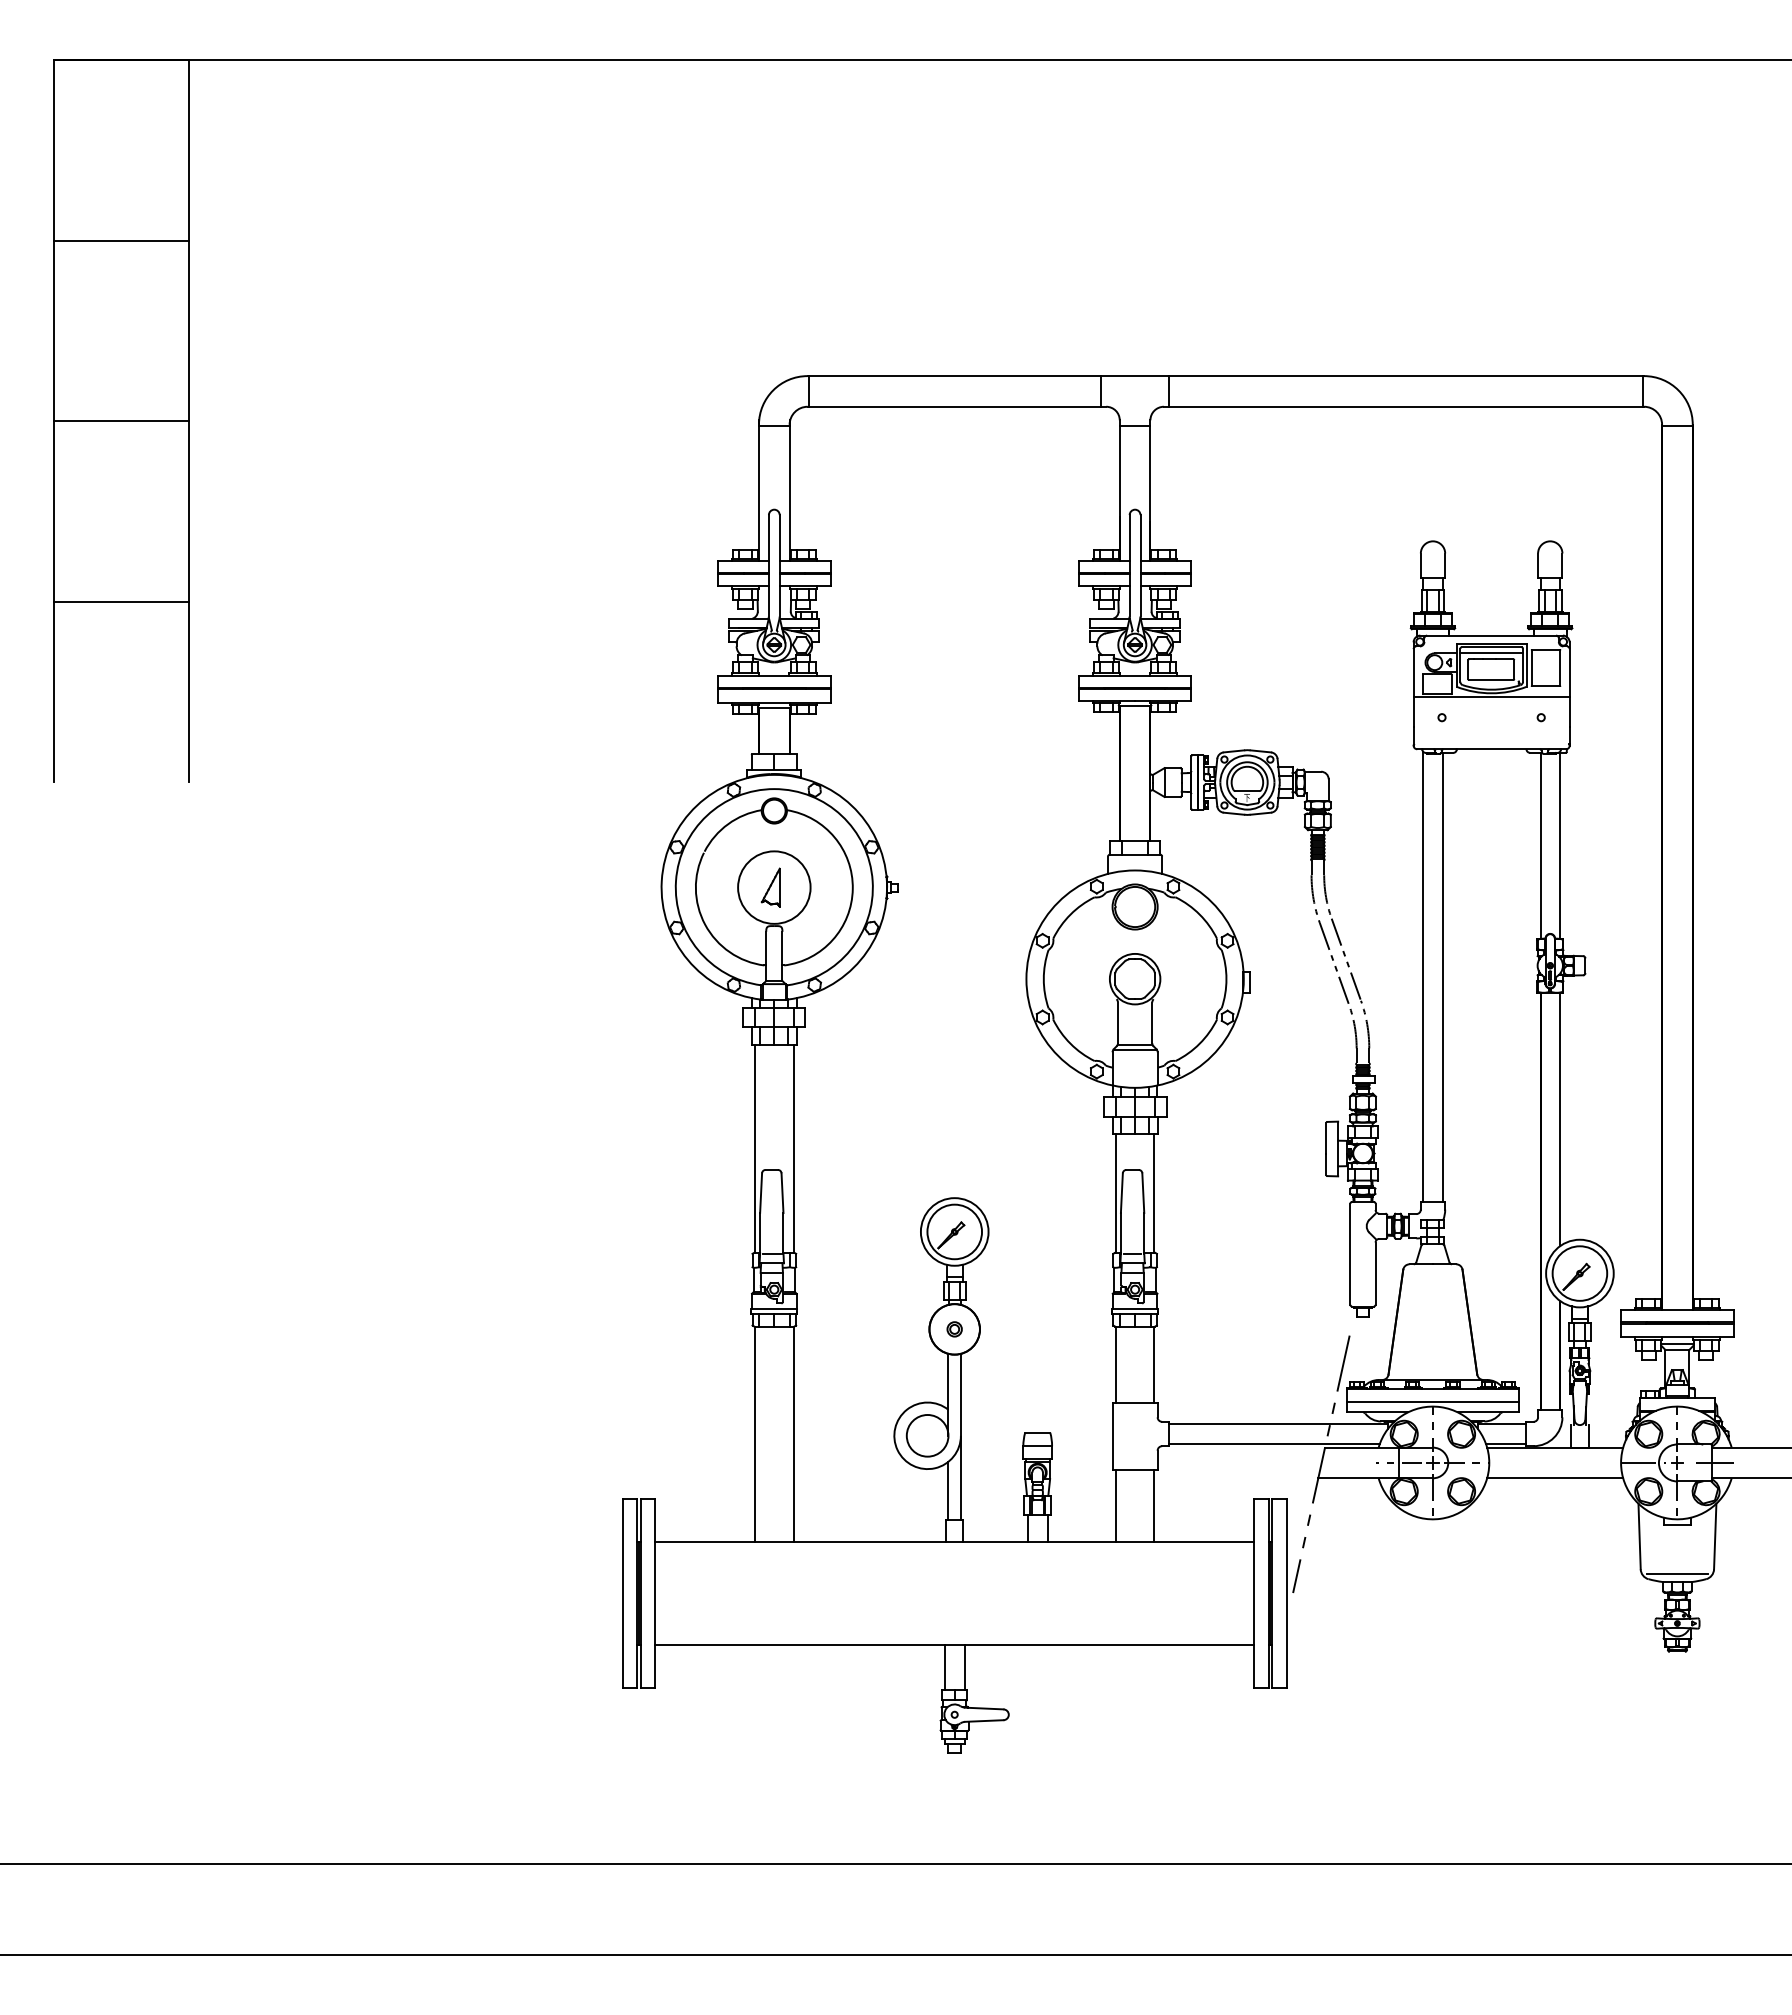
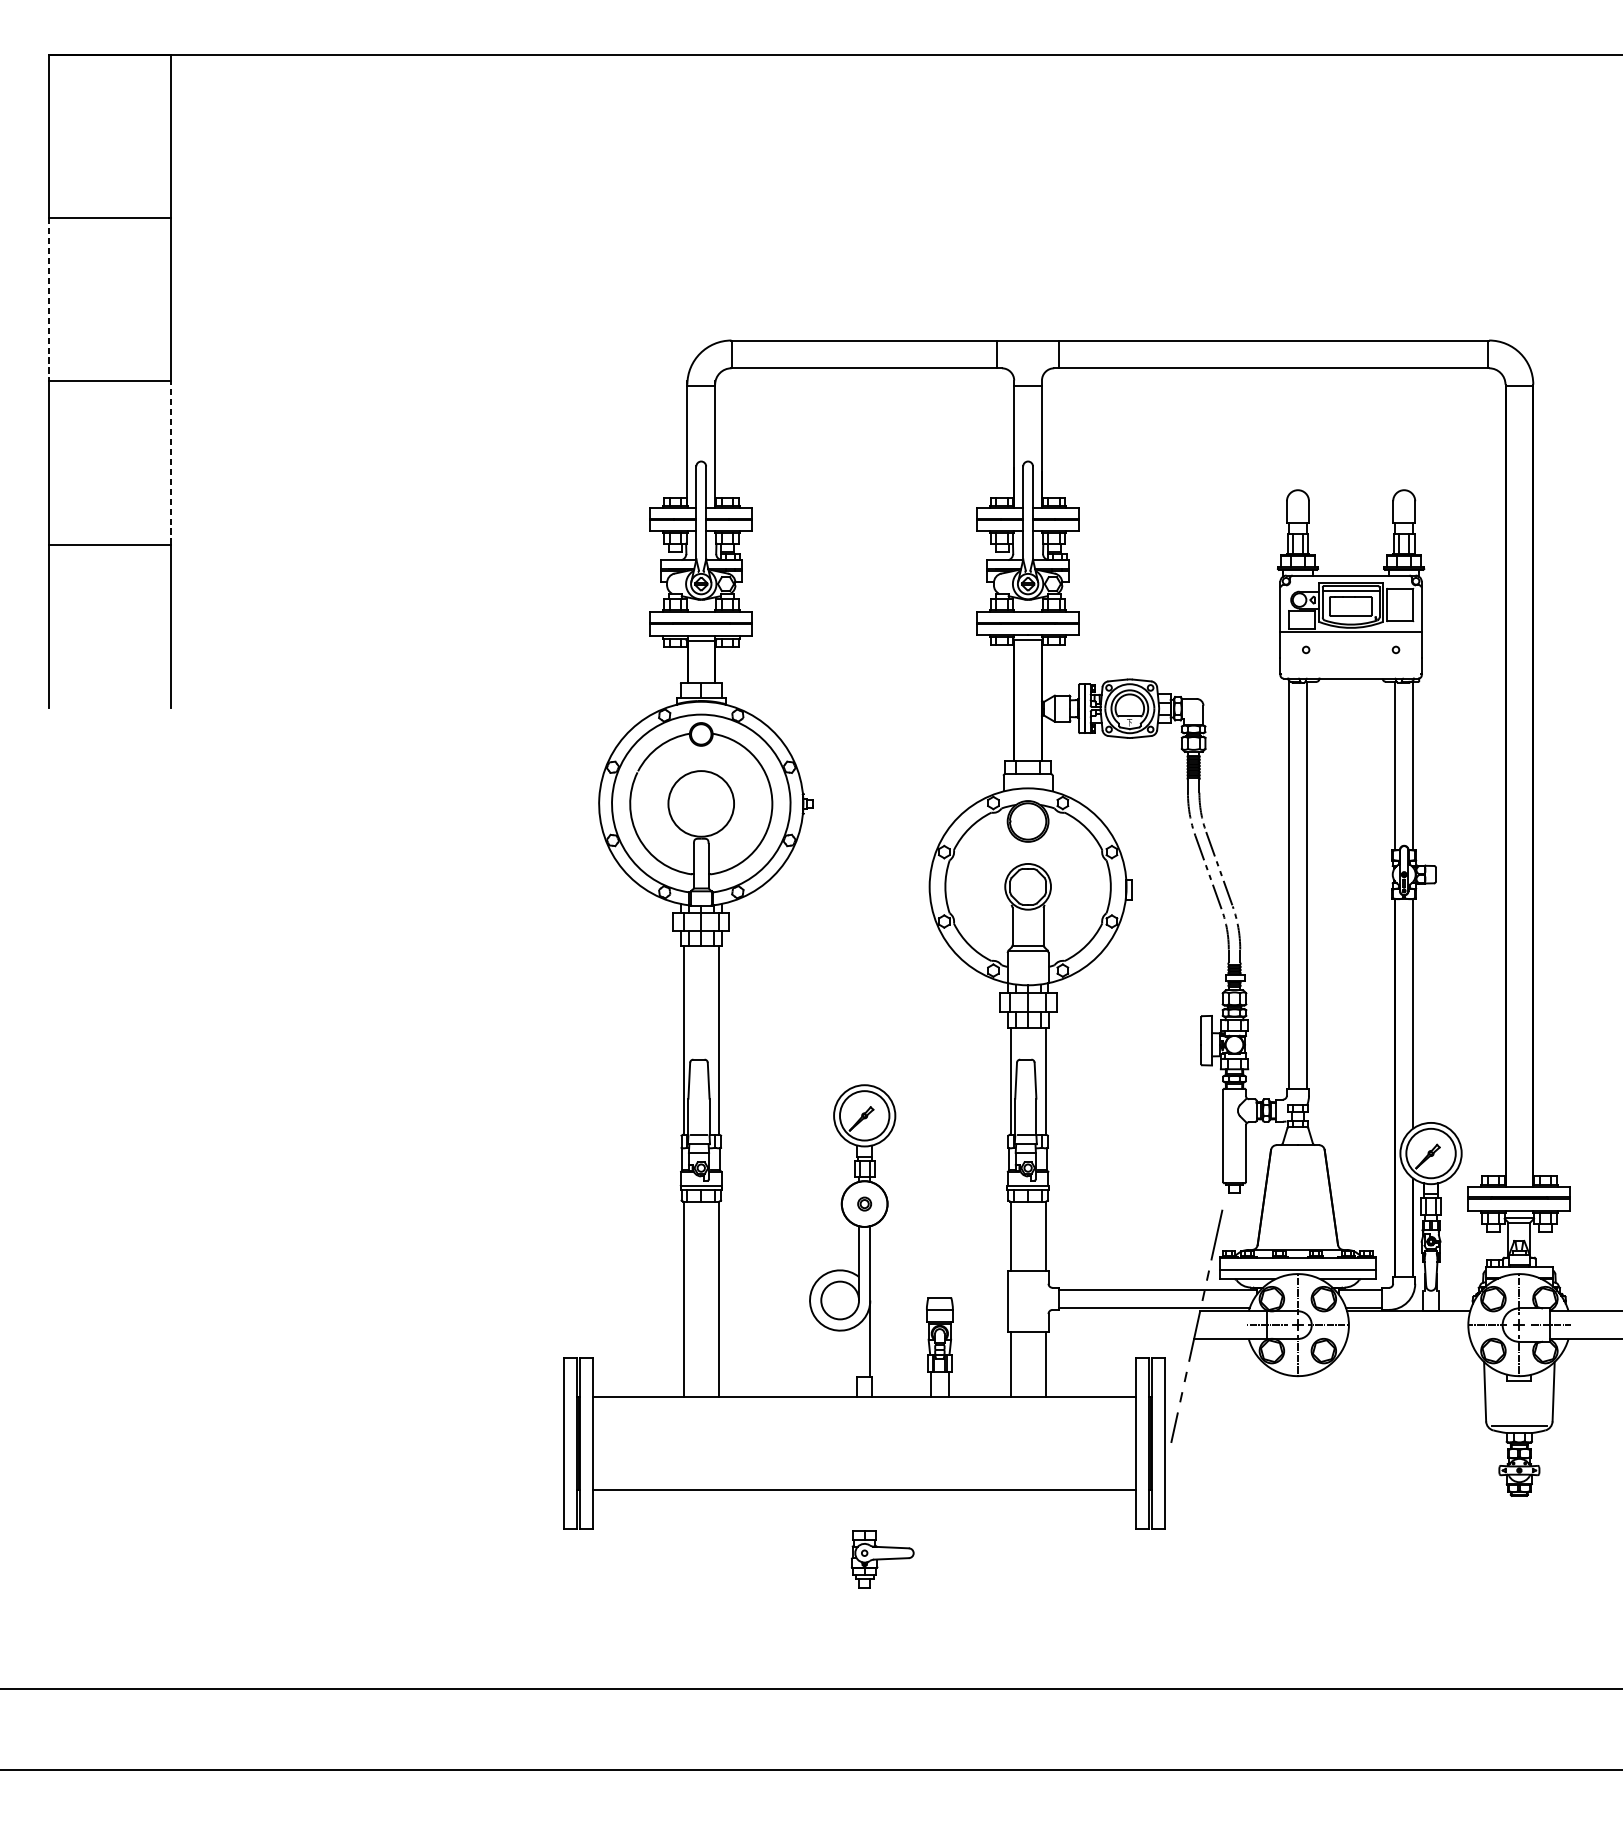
line: (53, 331) -> (48, 300), solid -> dashed
line: (189, 510) -> (171, 462), solid -> dashed
part: (770, 887) -> (697, 803), removed
line: (1555, 1478) -> (1408, 1339), removed
line: (948, 1490) -> (859, 1350), removed
line: (944, 1667) -> (855, 1510), removed
line: (964, 1667) -> (873, 1510), removed

